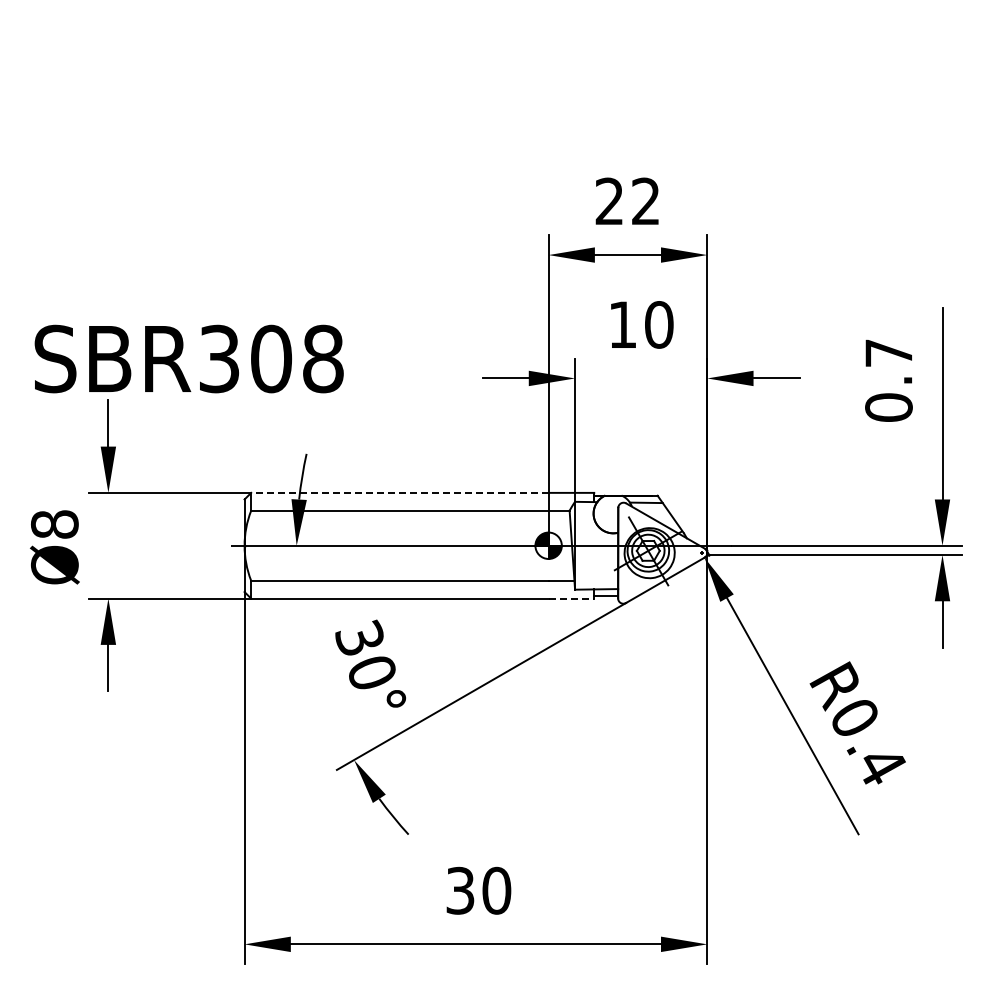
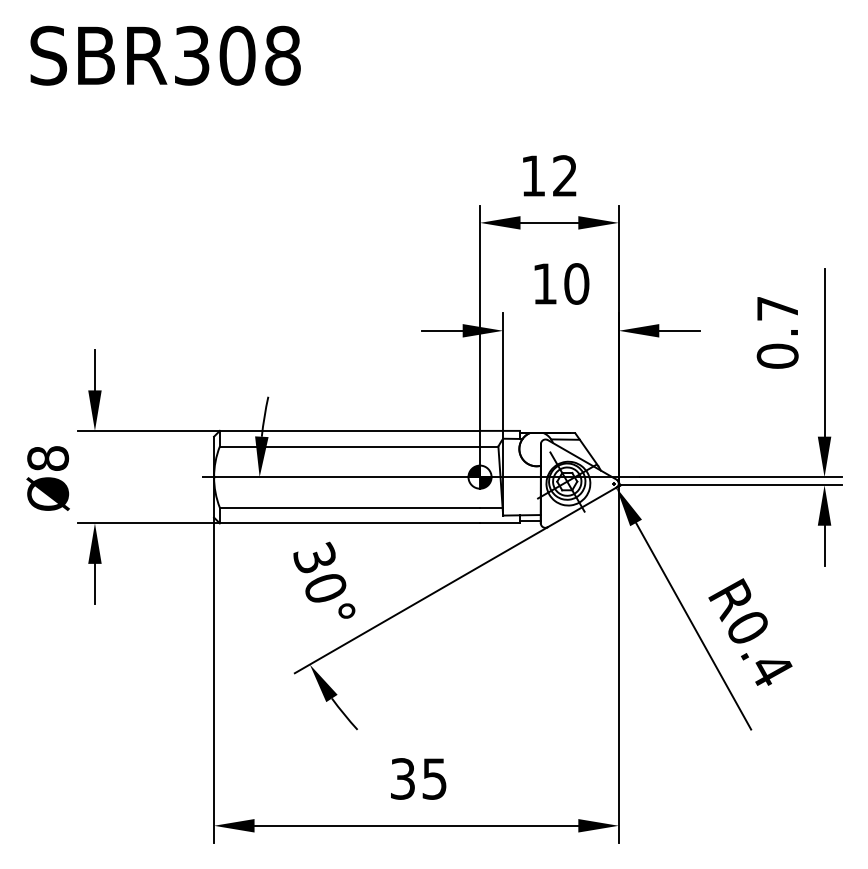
text: (608, 200) -> (532, 175), 22 -> 12
text: (188, 358) -> (165, 55), moved
line: (399, 492) -> (349, 430), dashed -> solid
line: (571, 598) -> (500, 523), dashed -> solid
text: (496, 890) -> (434, 778), 30 -> 35

